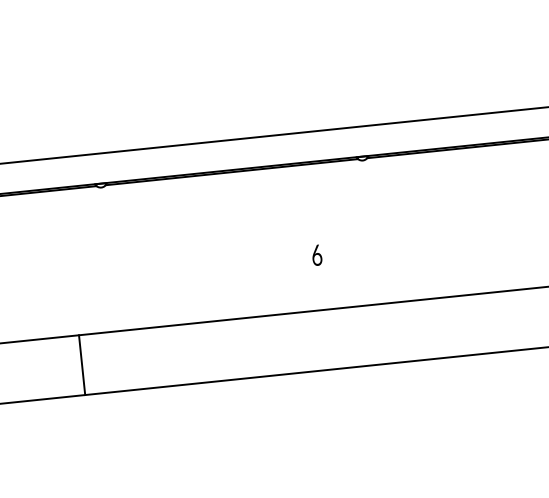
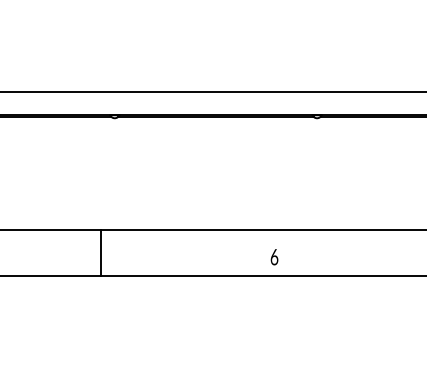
text: (317, 255) -> (274, 257), moved
line: (82, 364) -> (101, 252), moved

